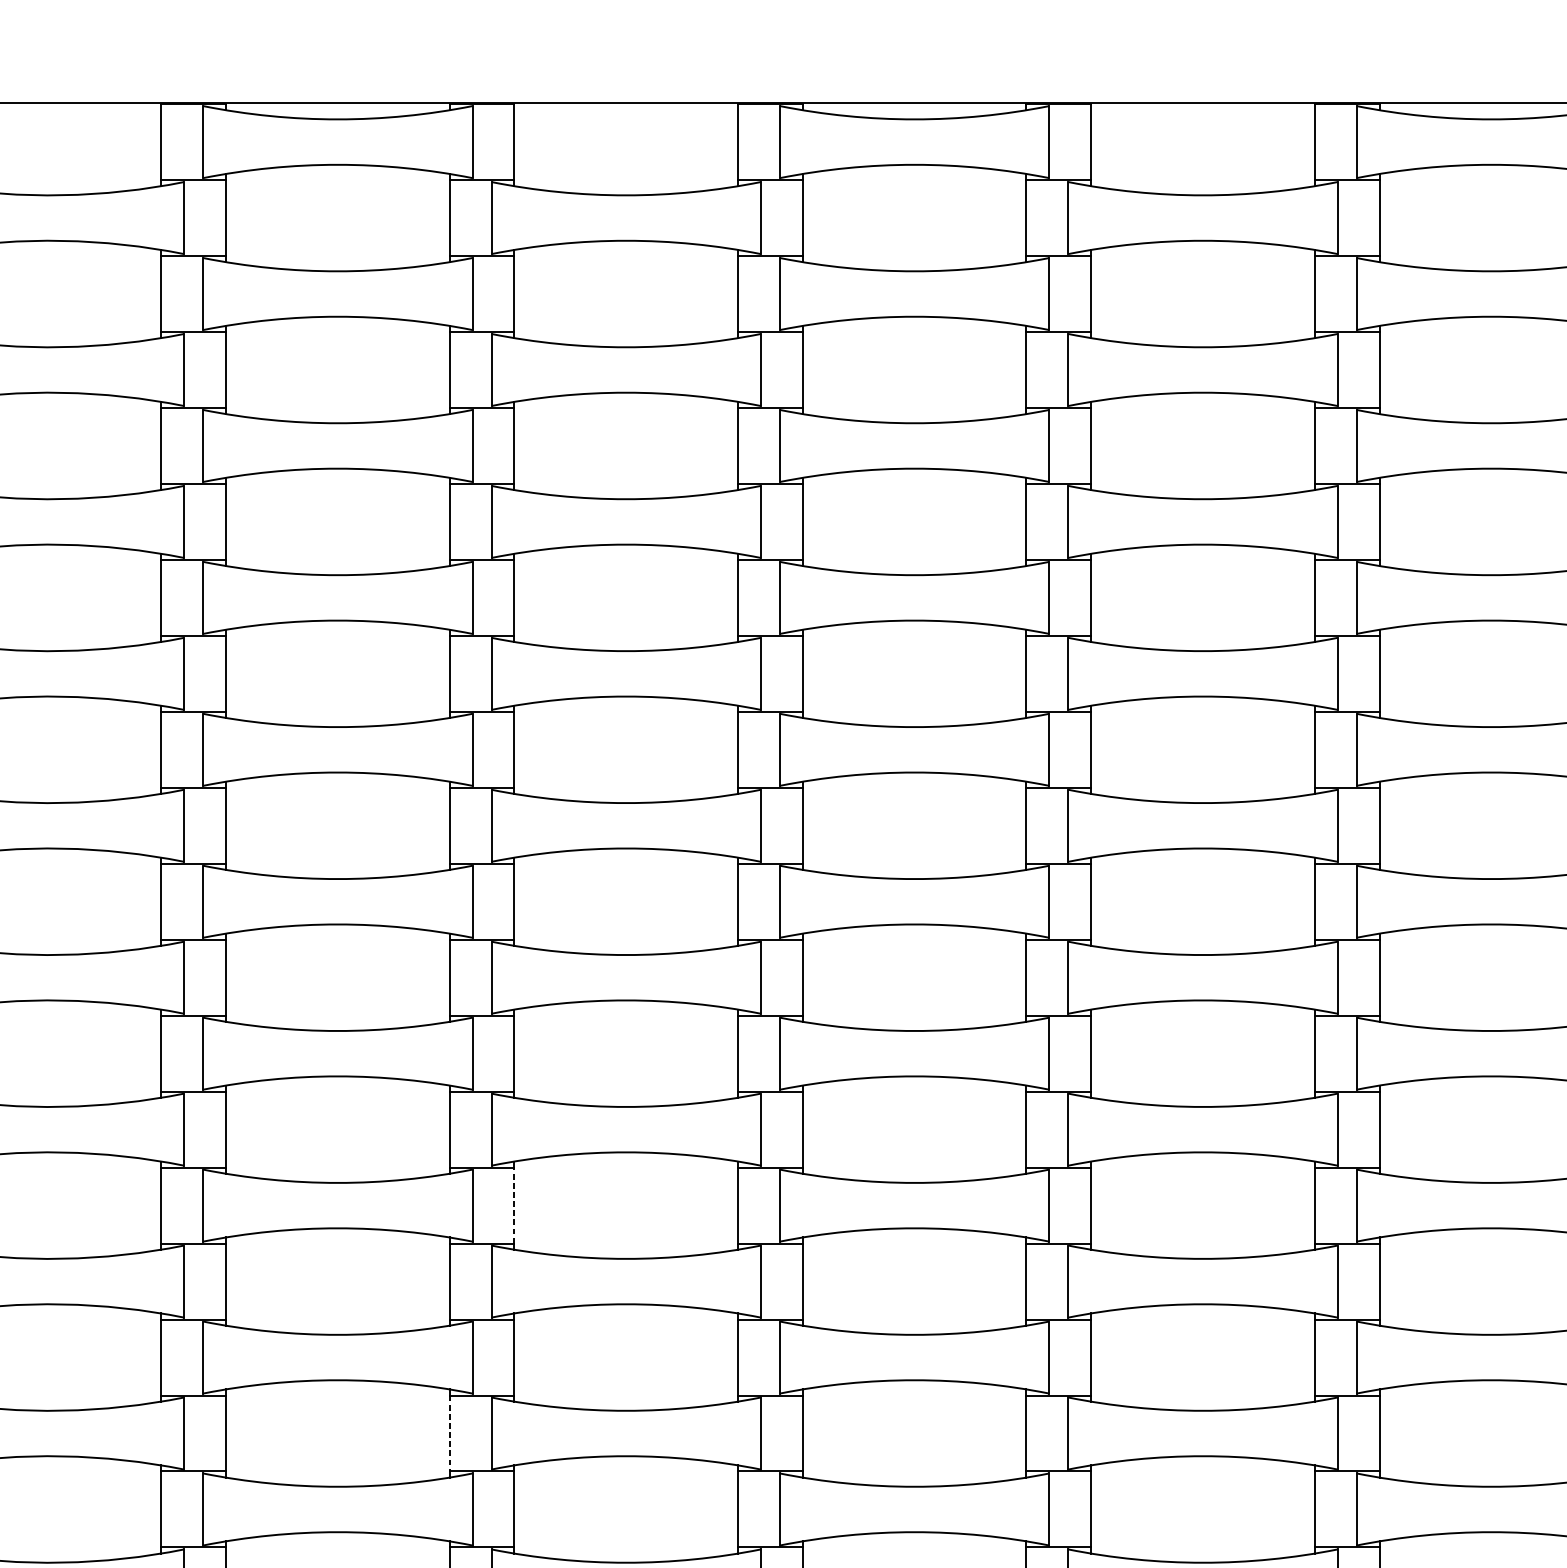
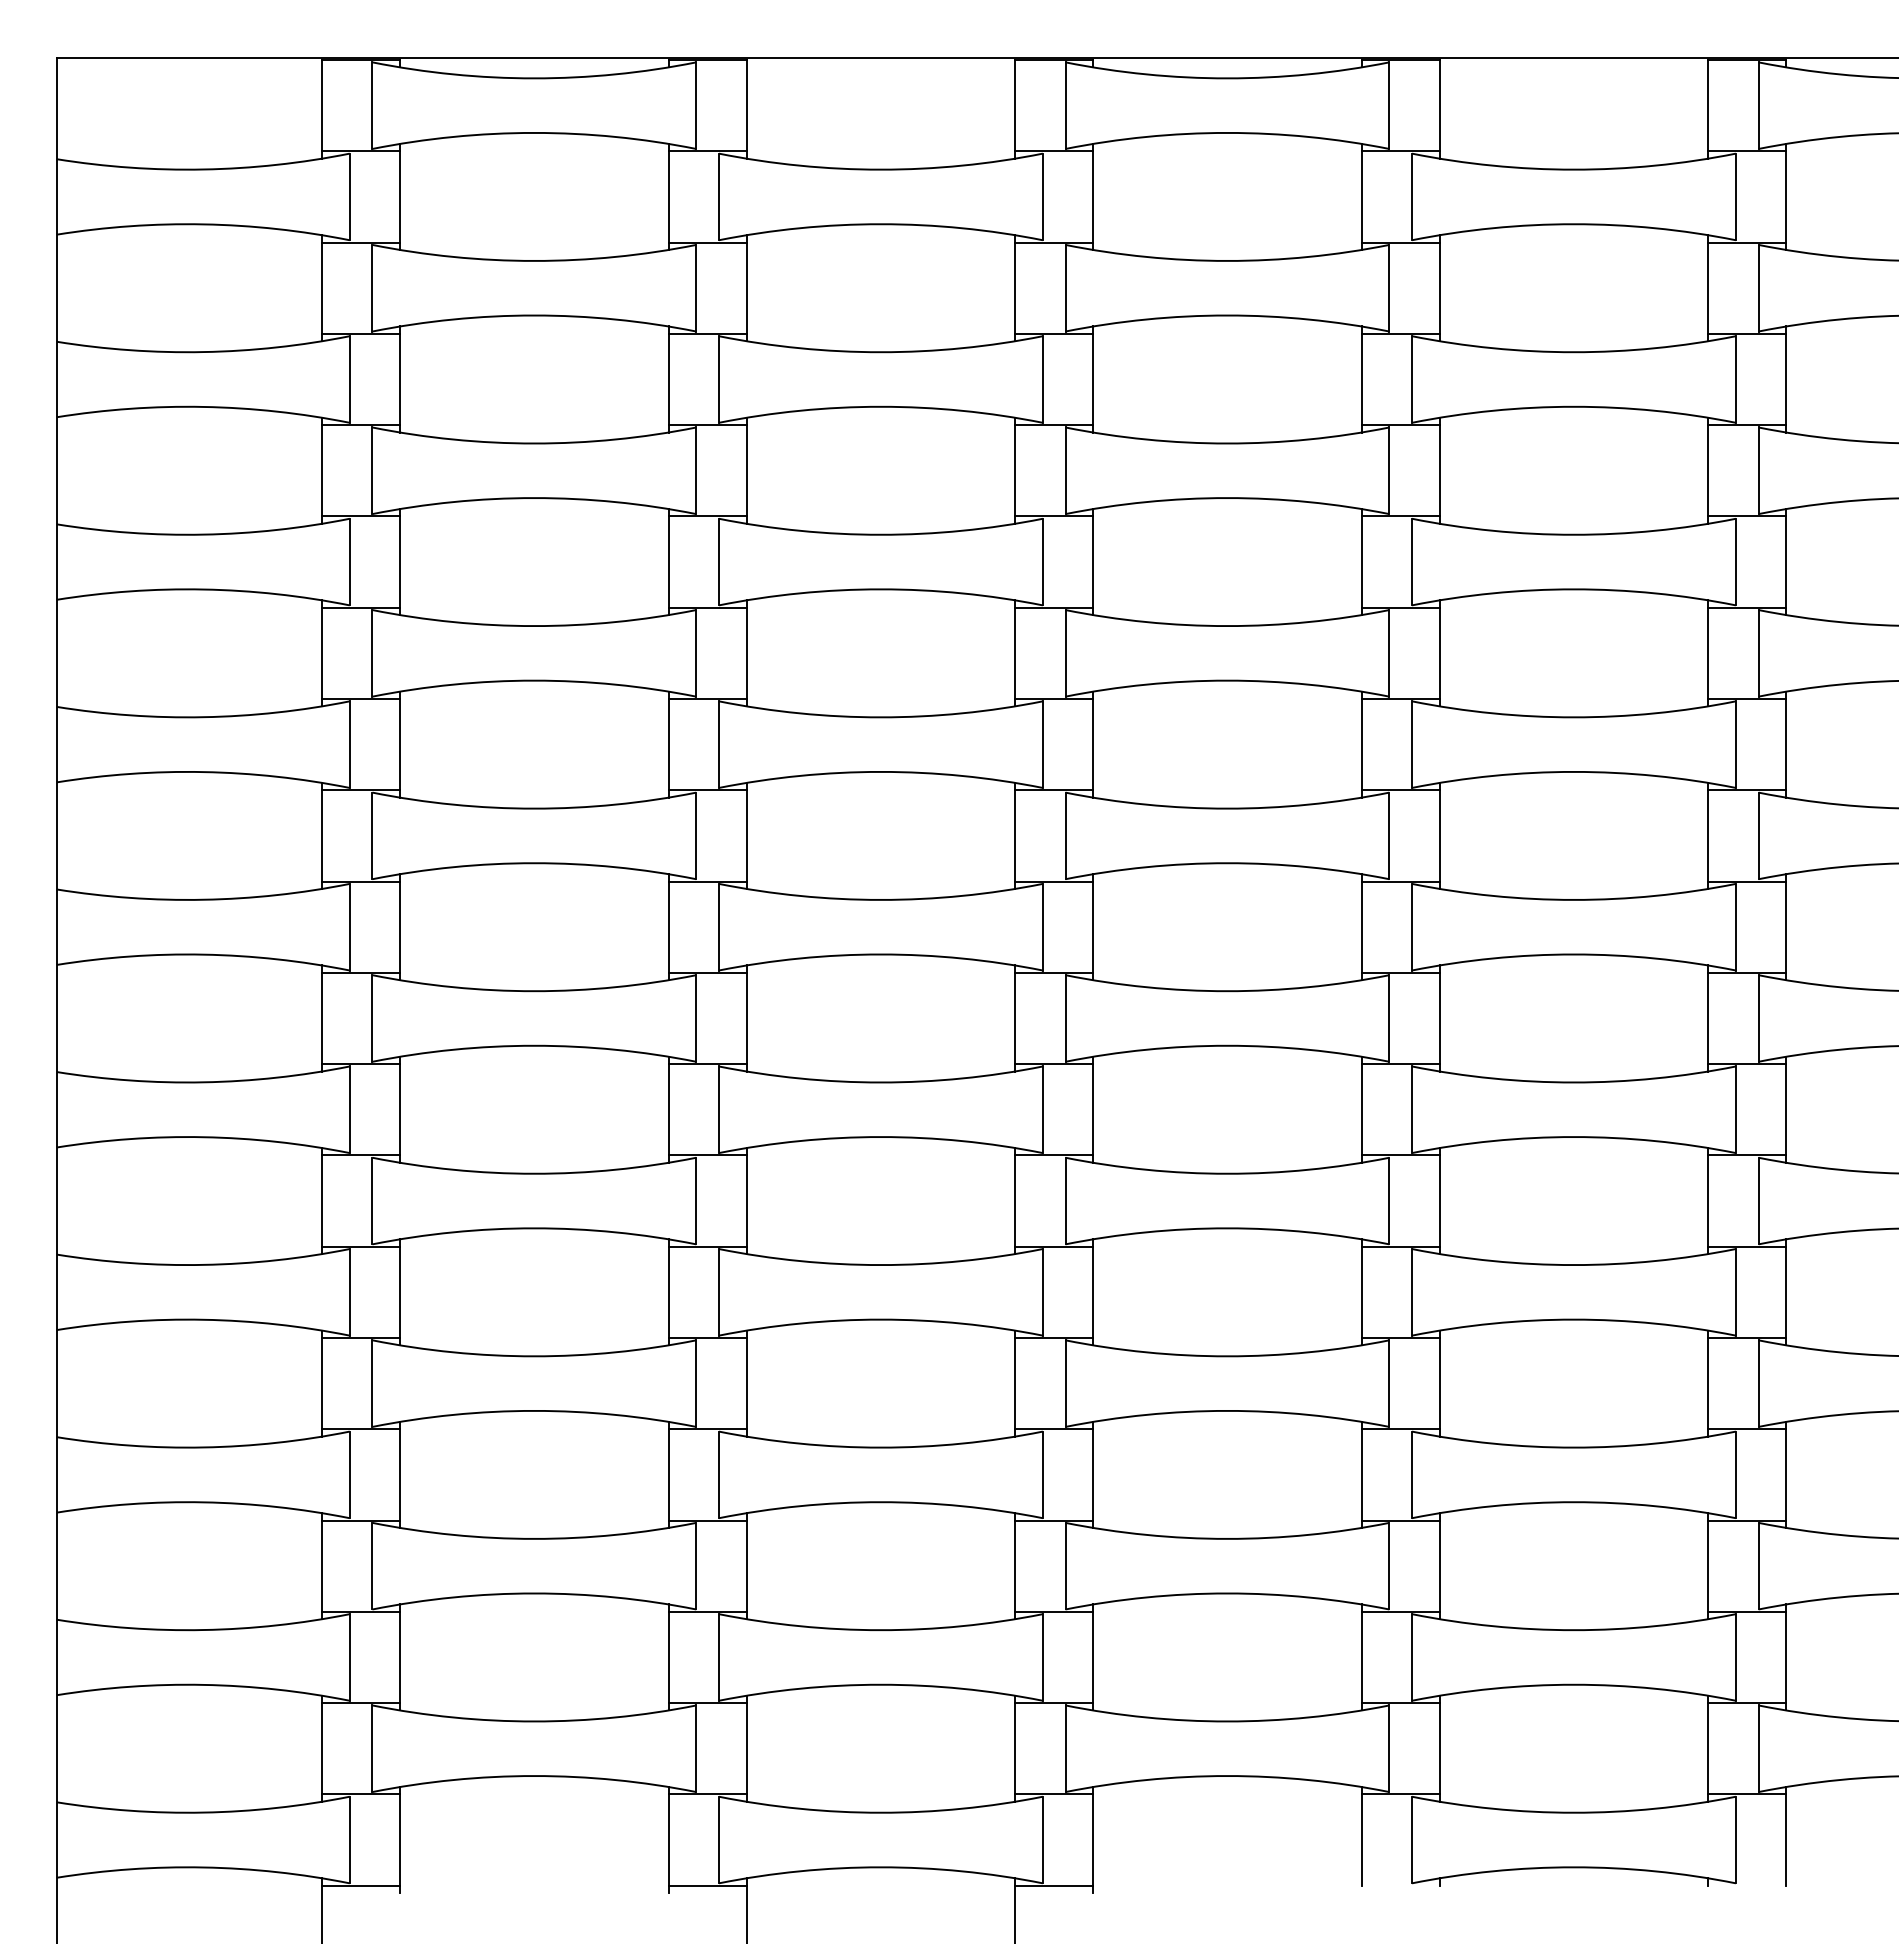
line: (514, 1205) -> (746, 1383), dashed -> solid
line: (449, 1433) -> (668, 1657), dashed -> solid

